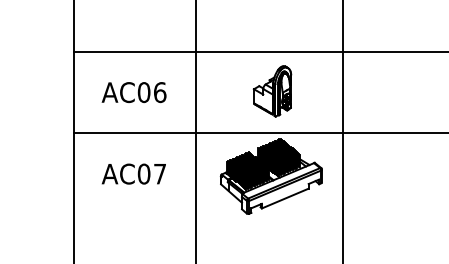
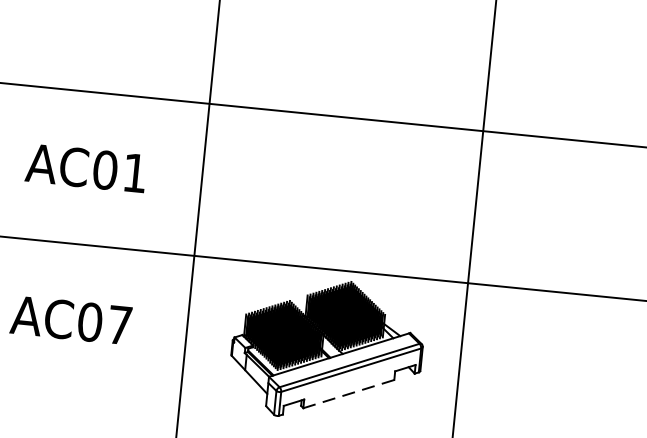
part: (272, 91) -> (344, 192), removed
text: (160, 92) -> (135, 173), AC06 -> AC01
line: (284, 198) -> (347, 393), solid -> dashed

